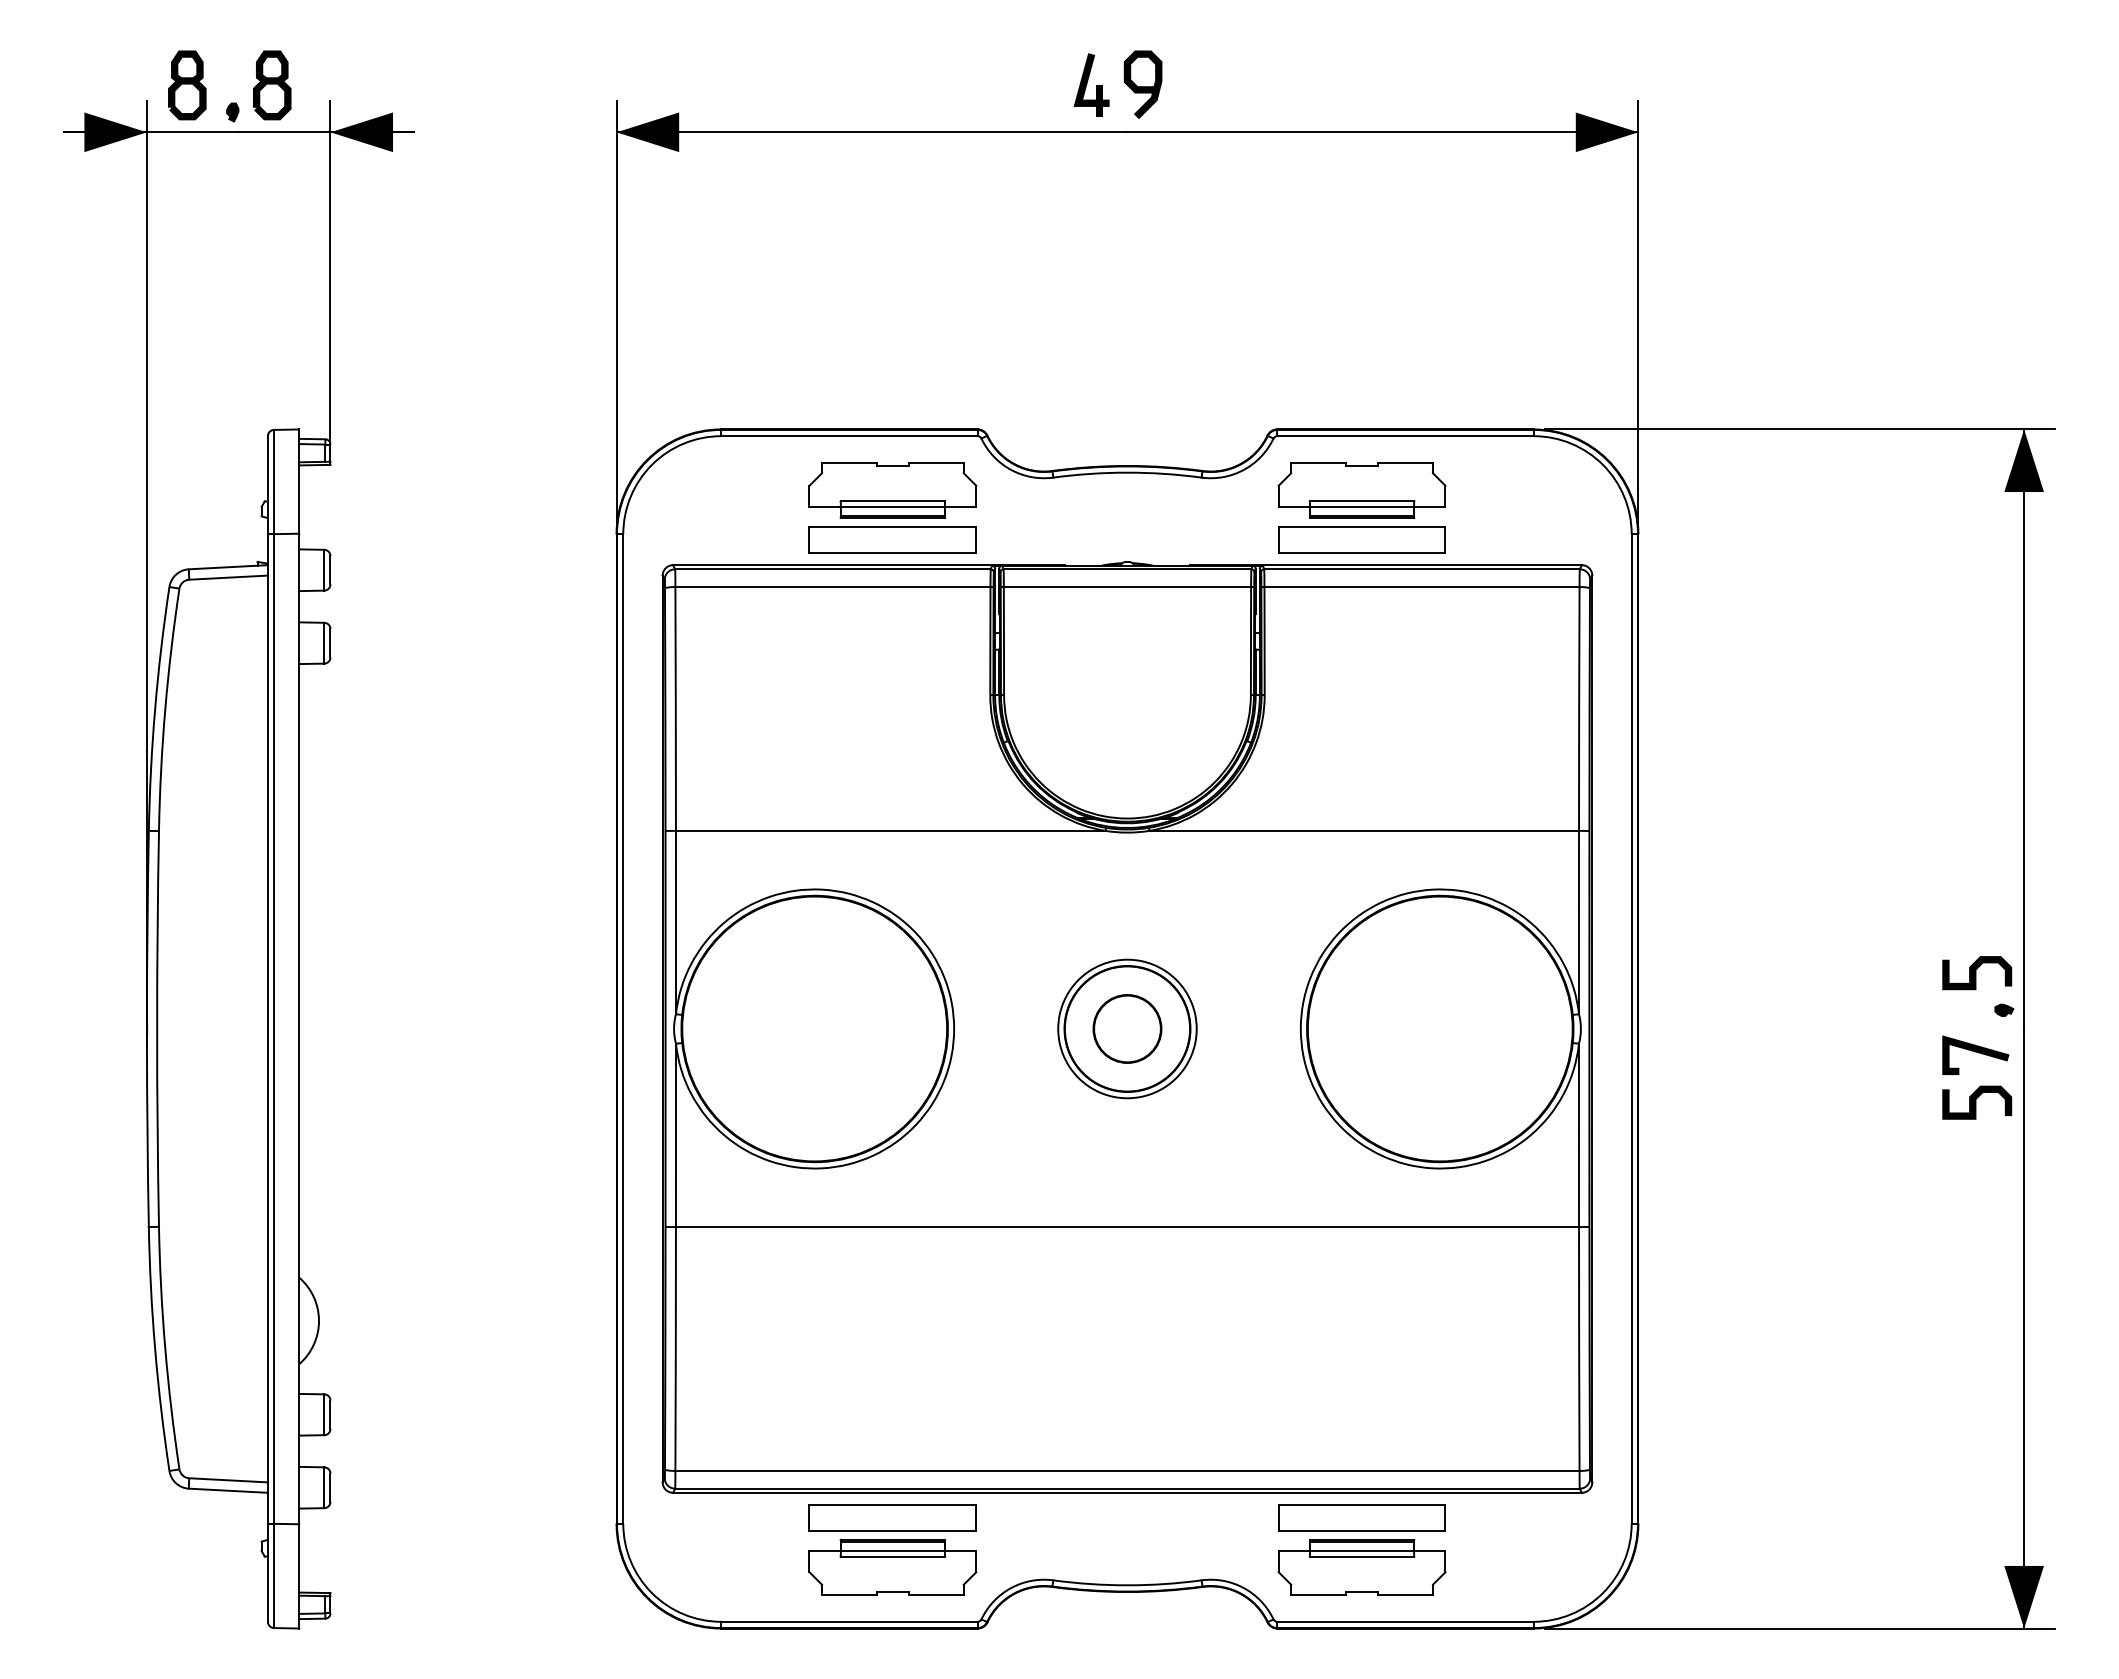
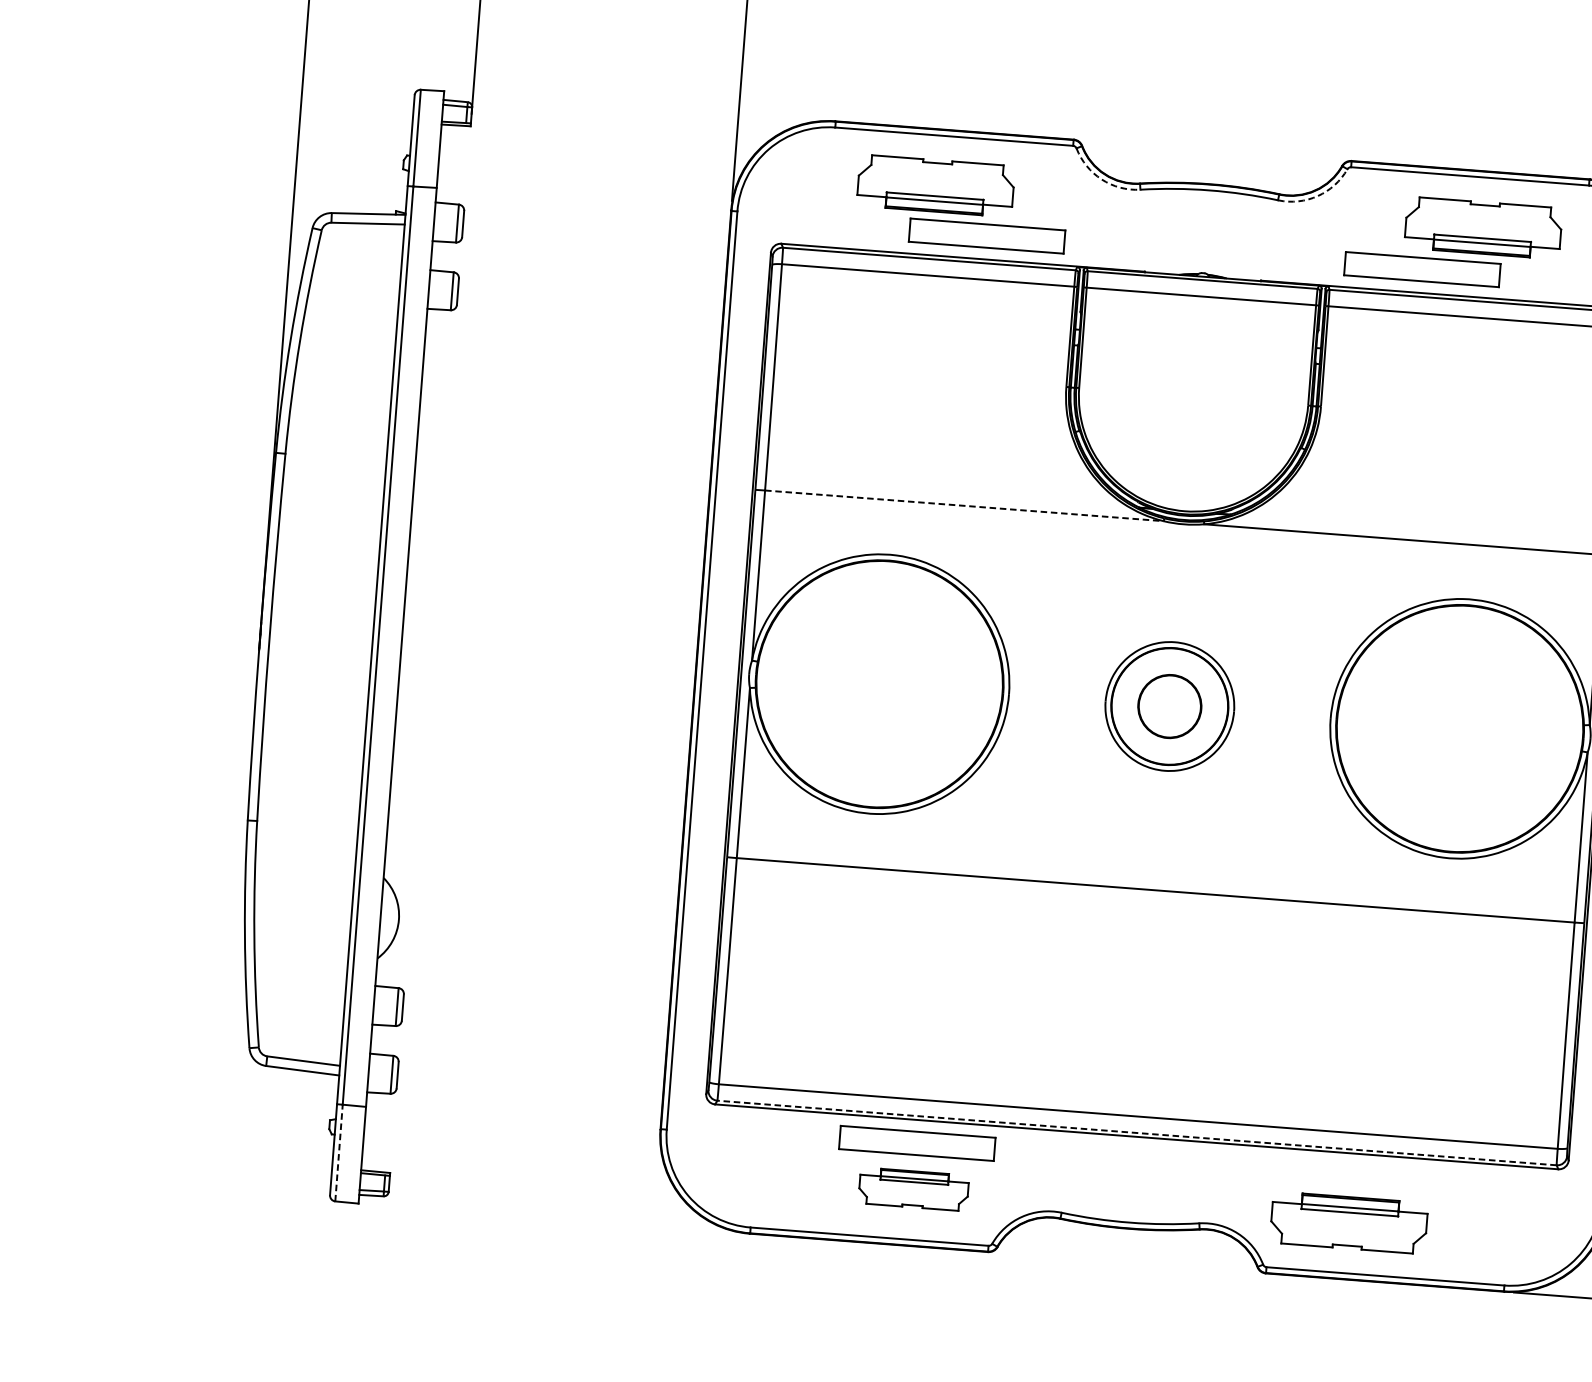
arc: (1011, 469) -> (1102, 179), solid -> dashed
arc: (1243, 469) -> (1317, 195), solid -> dashed
part: (892, 490) -> (935, 185), moved
part: (1361, 490) -> (1482, 228), moved
line: (890, 830) -> (964, 505), solid -> dashed
line: (1126, 1488) -> (1136, 1132), solid -> dashed
part: (1361, 1517) -> (1352, 1176), removed
part: (892, 1567) -> (913, 1189), size x0.7
line: (274, 1575) -> (339, 1152), solid -> dashed

